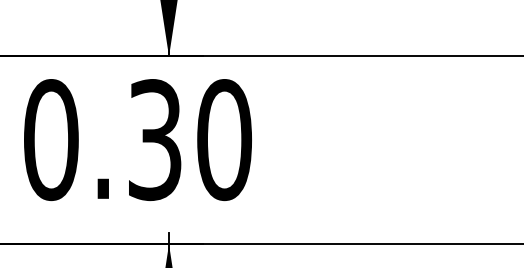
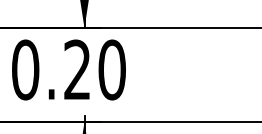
text: (155, 138) -> (77, 69), 0.30 -> 0.20

